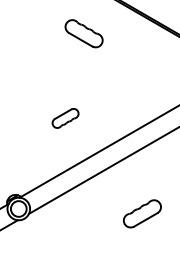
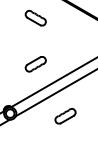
part: (83, 32) -> (35, 17), moved
part: (65, 118) -> (35, 64), size x1.43
part: (142, 214) -> (65, 116), moved

